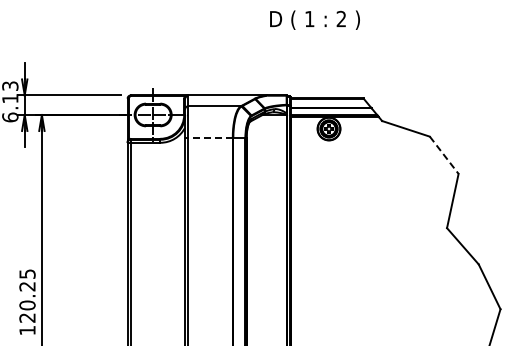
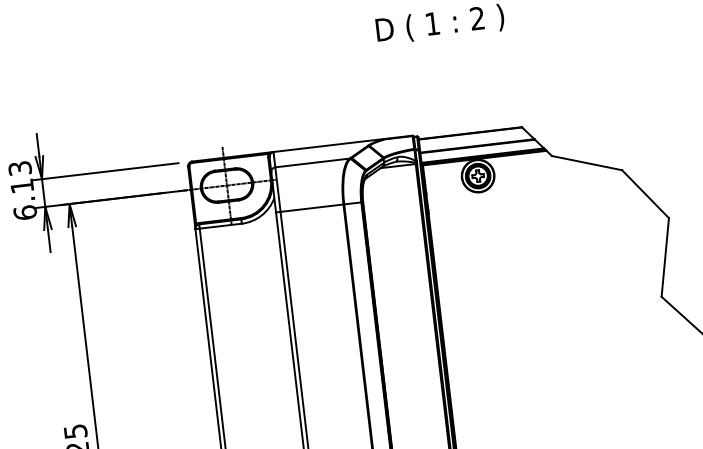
line: (210, 137) -> (311, 207), dashed -> solid
line: (444, 155) -> (645, 194), dashed -> solid

